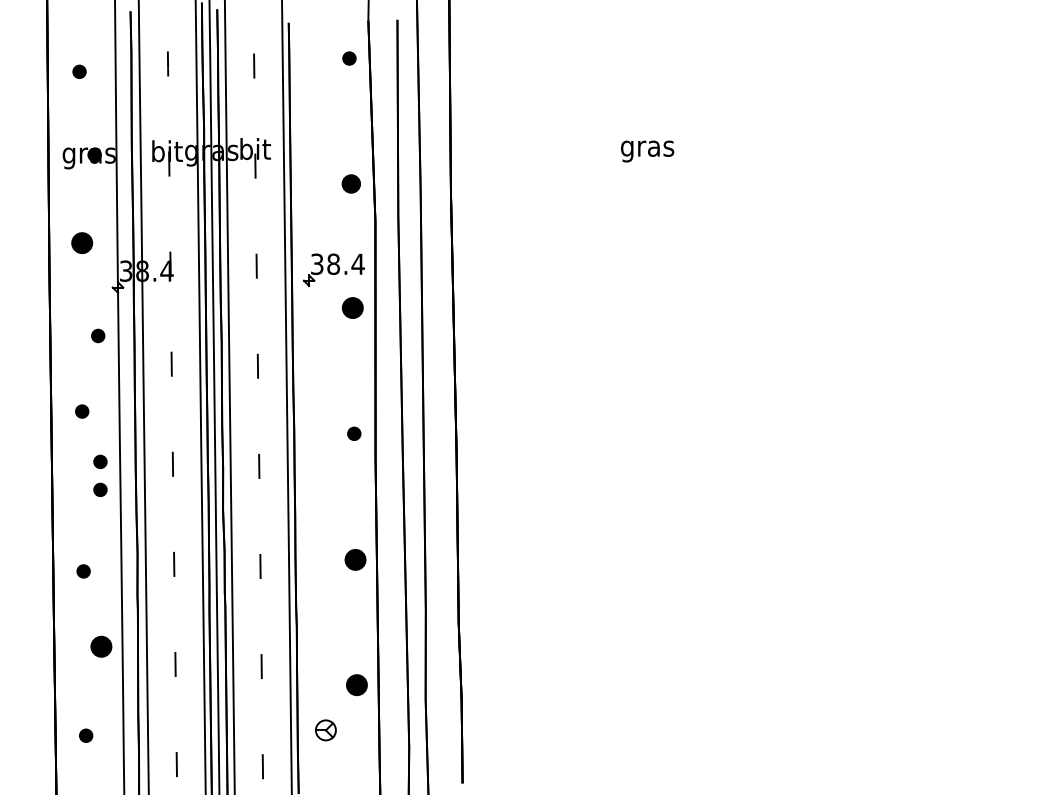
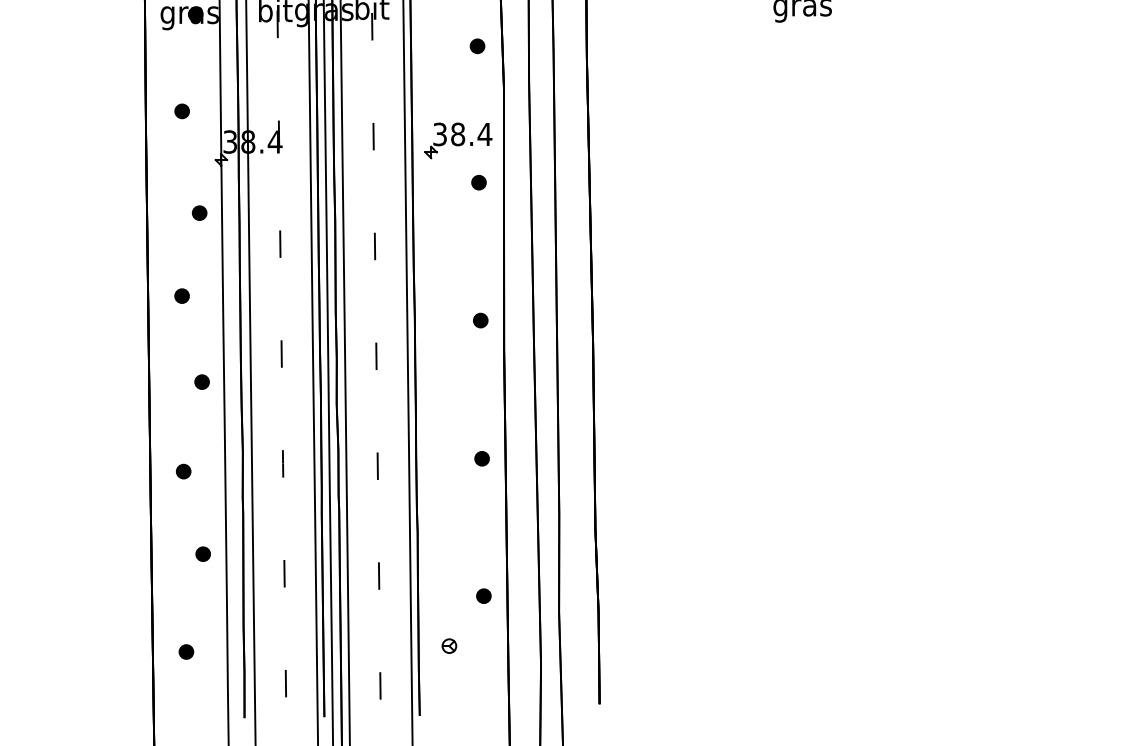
part: (351, 183) -> (477, 45), size x0.71
part: (82, 243) -> (182, 111), size x0.62
part: (352, 308) -> (478, 182), size x0.62
part: (100, 461) -> (202, 350), removed
part: (355, 559) -> (482, 458), size x0.62
part: (101, 646) -> (203, 554), size x0.62
part: (357, 684) -> (484, 595), size x0.62
part: (325, 730) -> (449, 646), size x0.62

